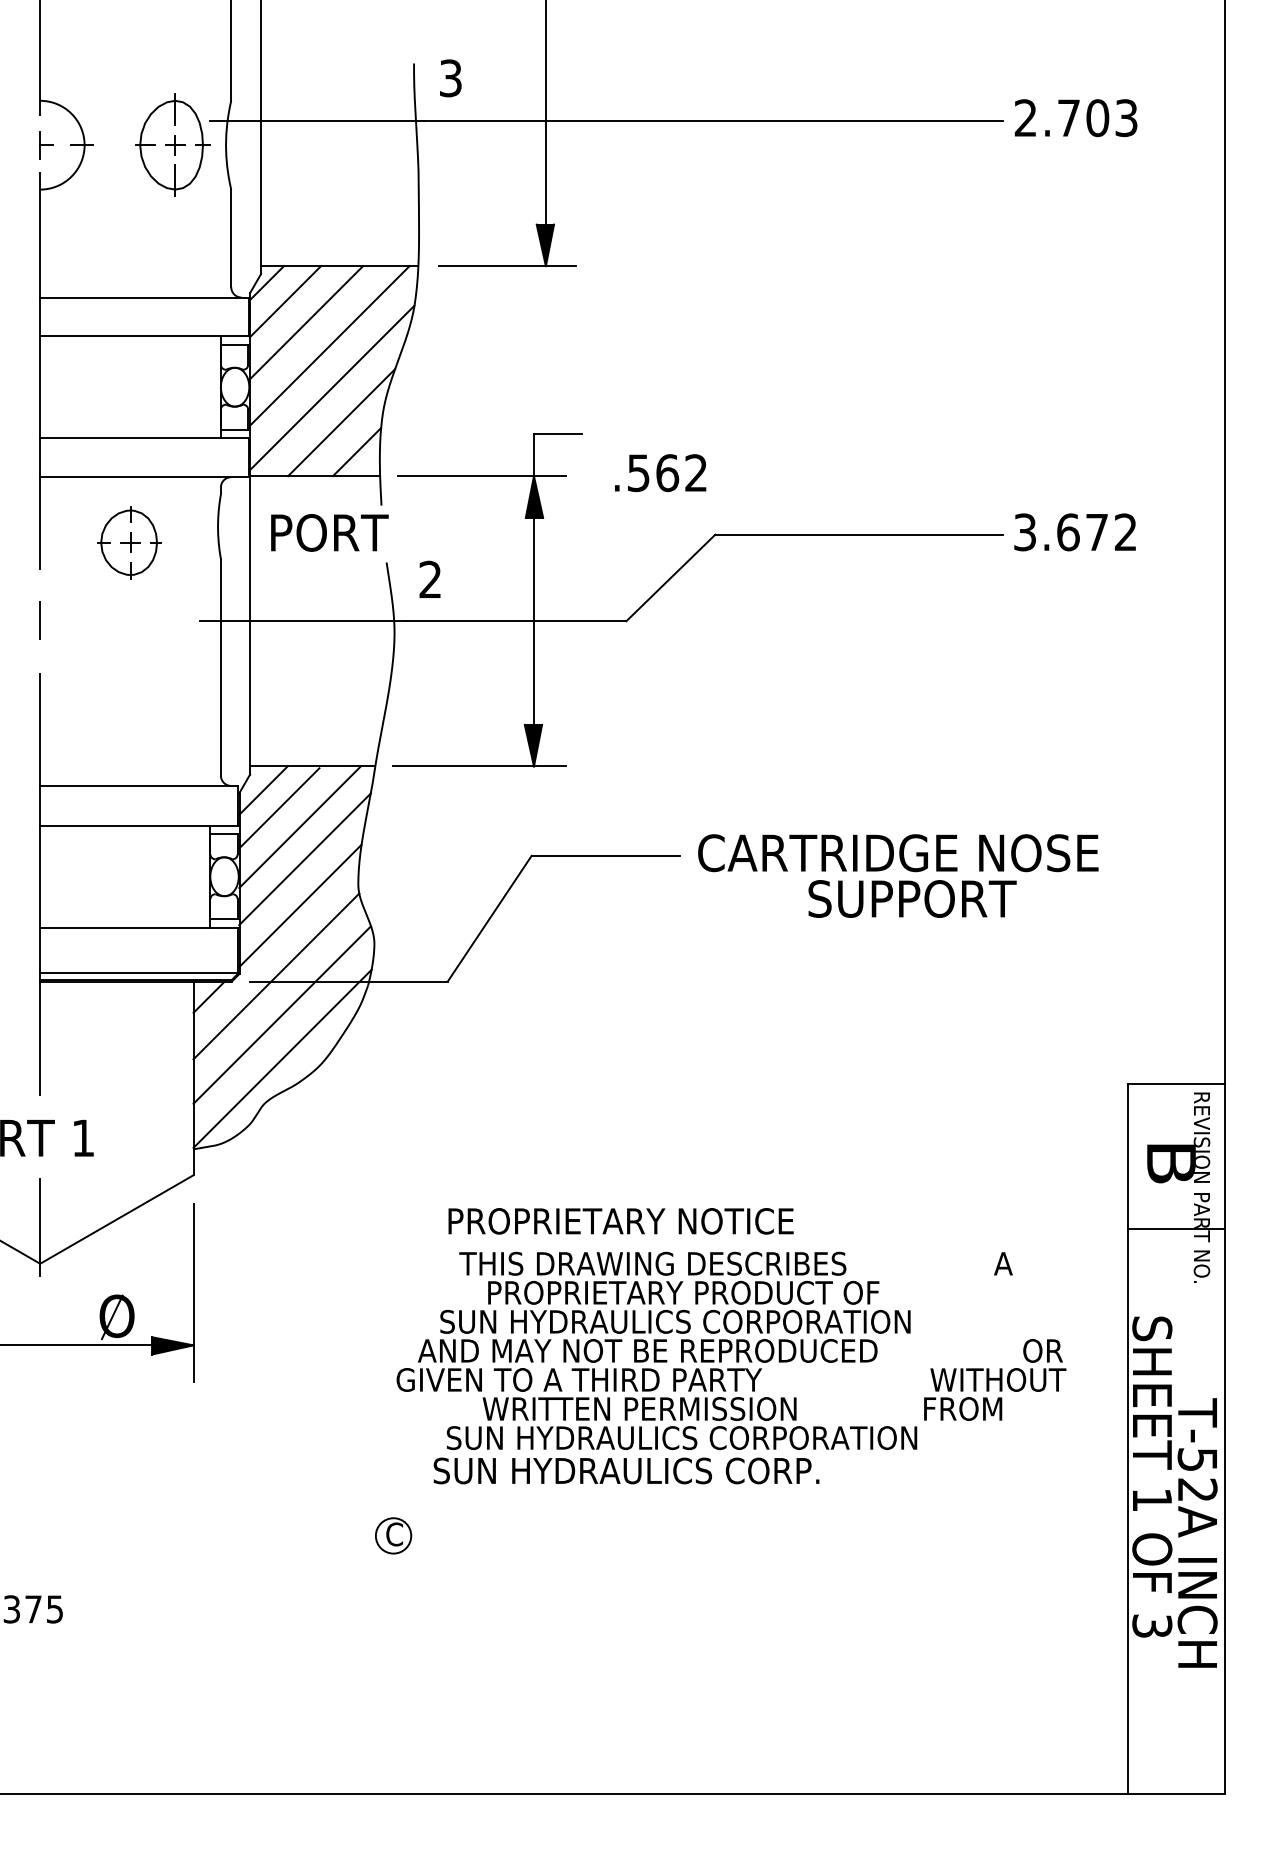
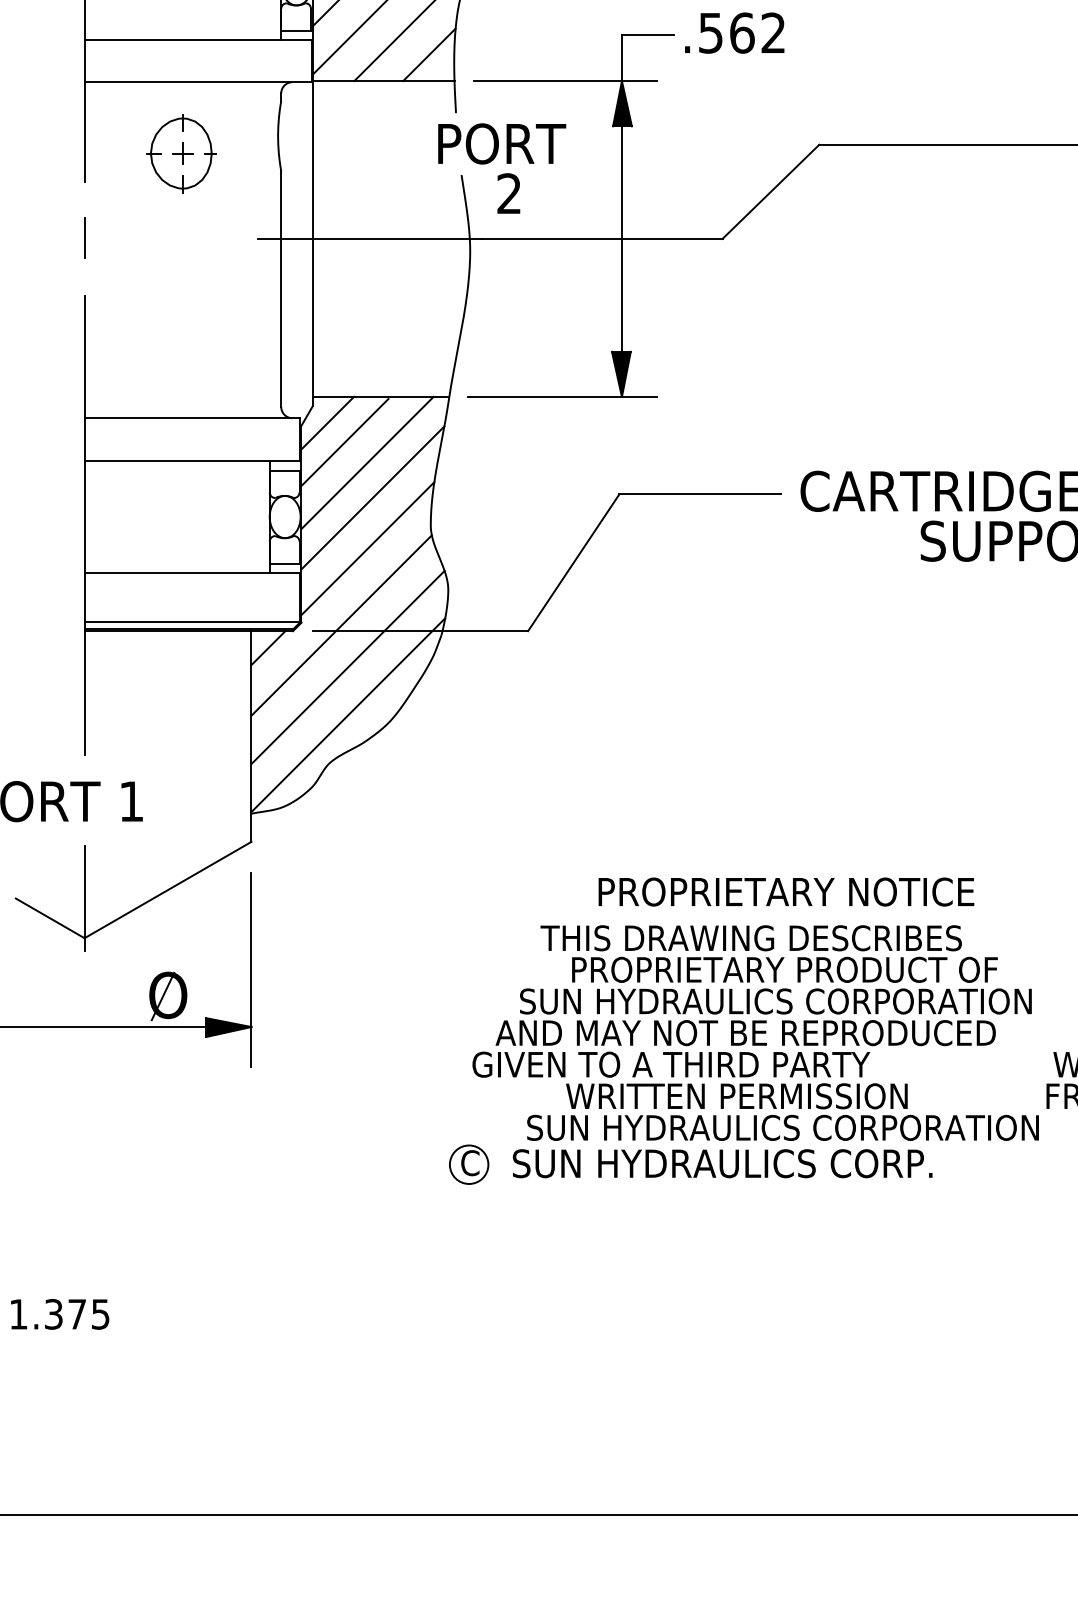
text: (660, 473) -> (734, 33), moved
text: (329, 532) -> (501, 143), moved
text: (620, 1221) -> (785, 892), moved
part: (393, 1535) -> (469, 1164), moved

